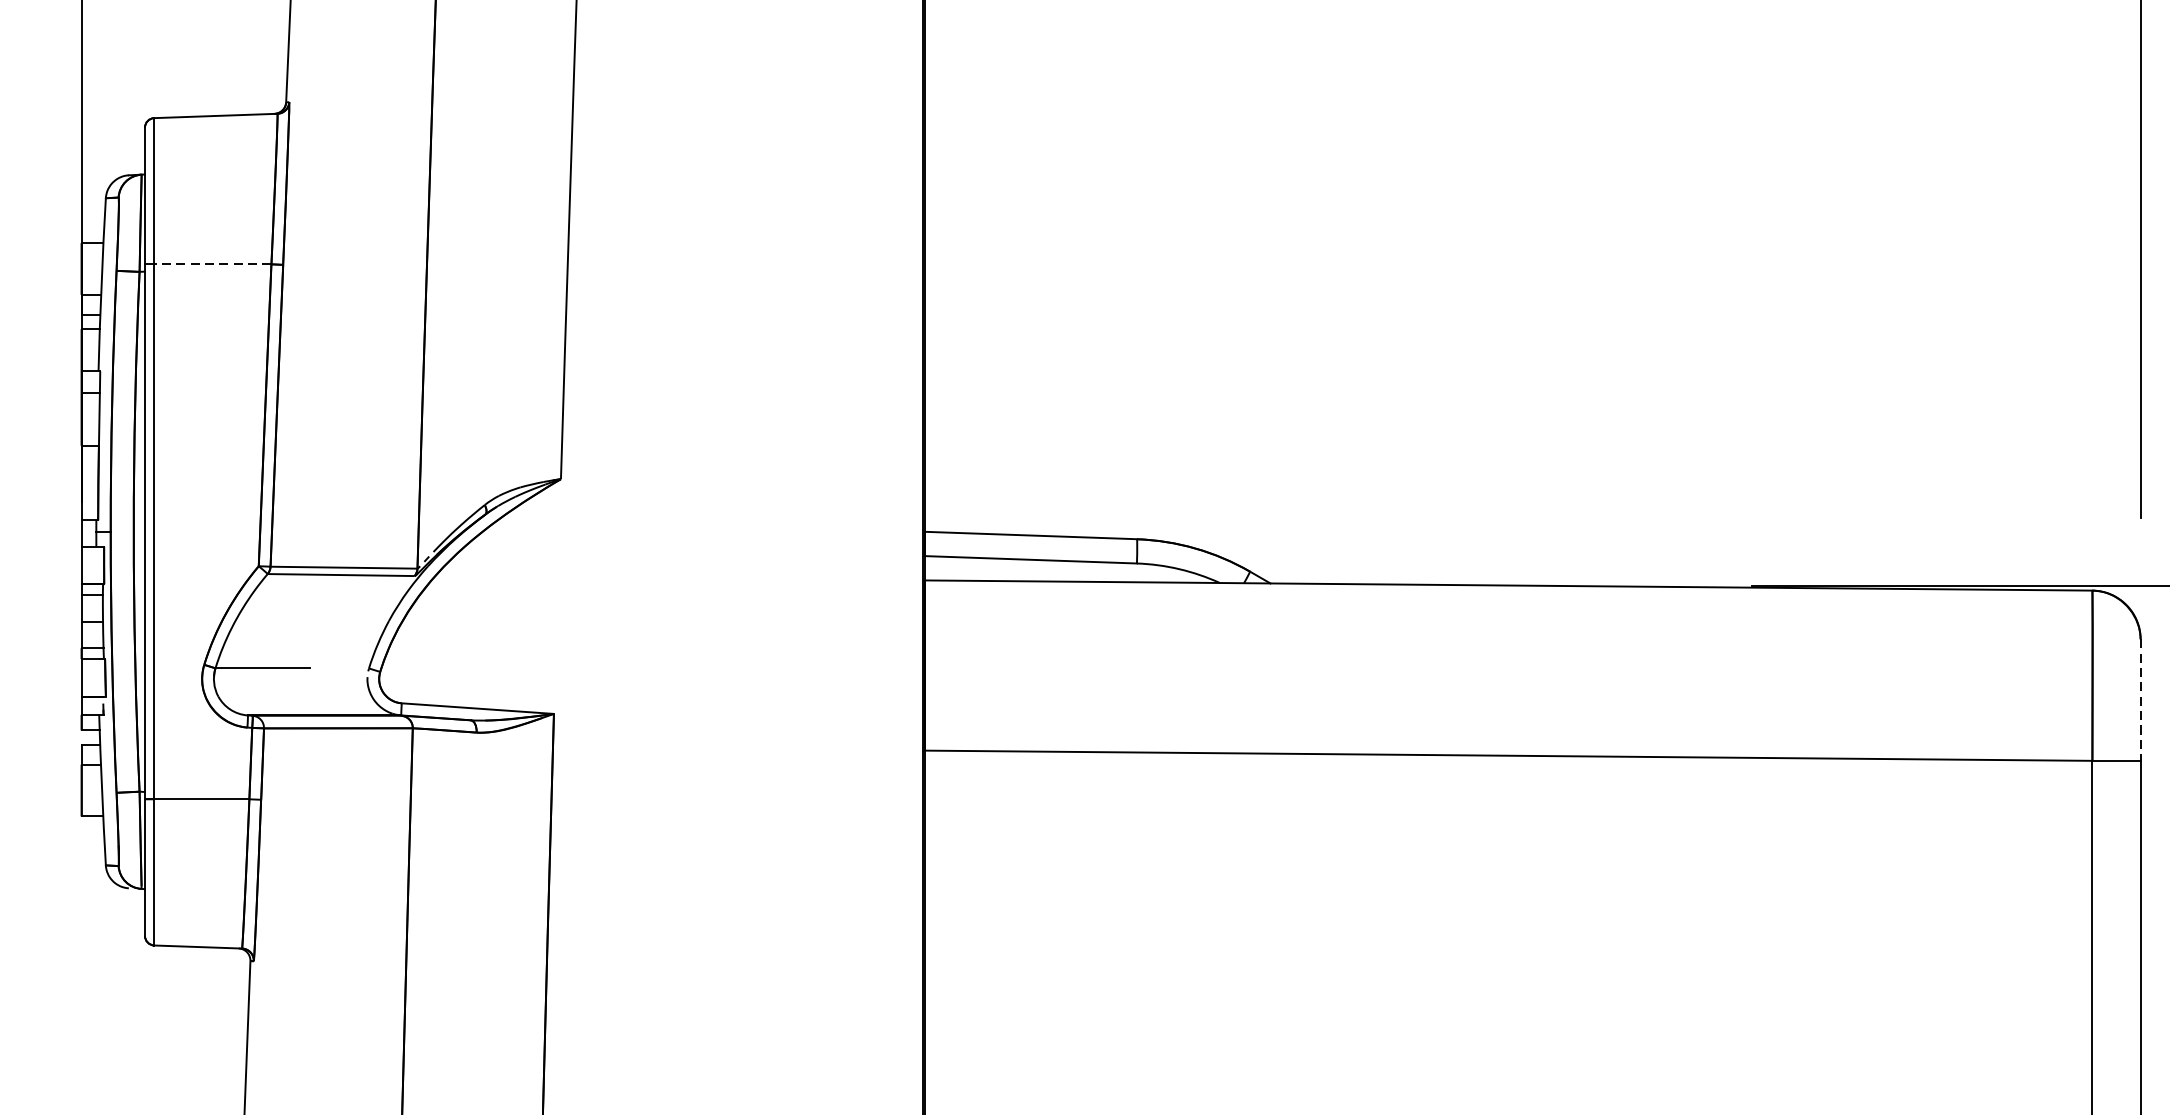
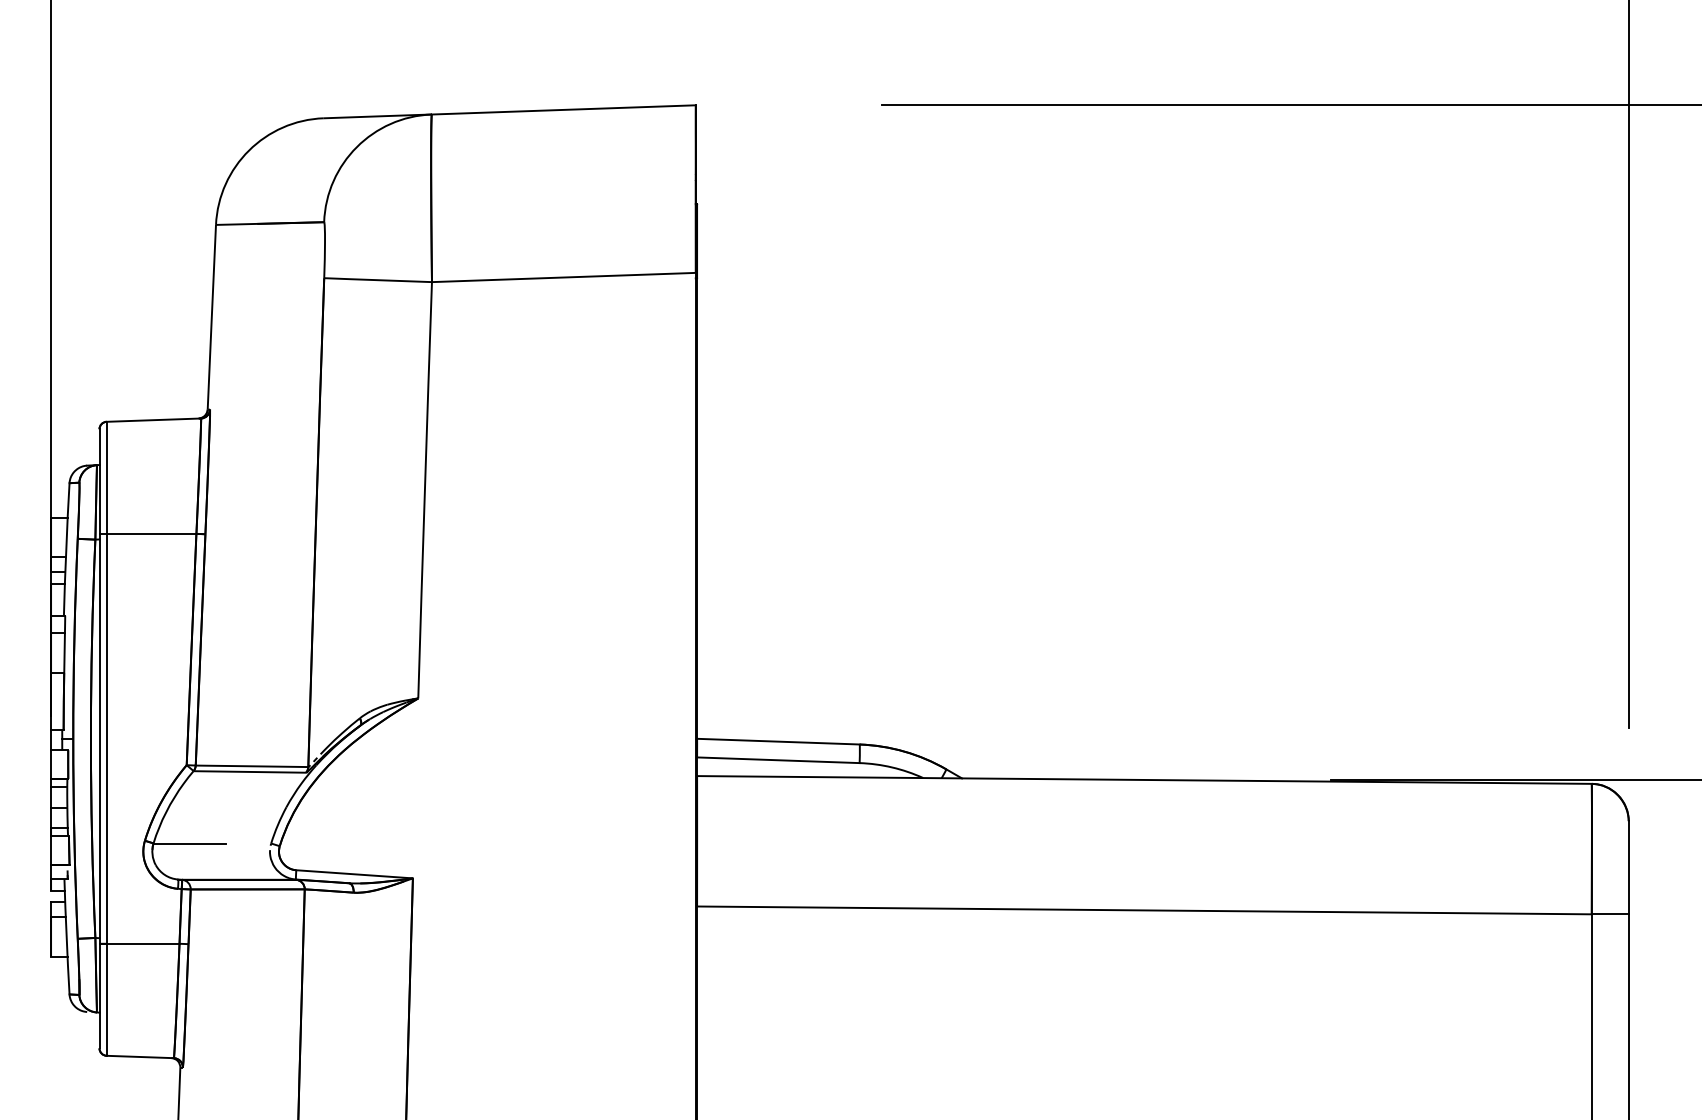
line: (212, 263) -> (151, 533), dashed -> solid
line: (2140, 699) -> (1628, 867), dashed -> solid

